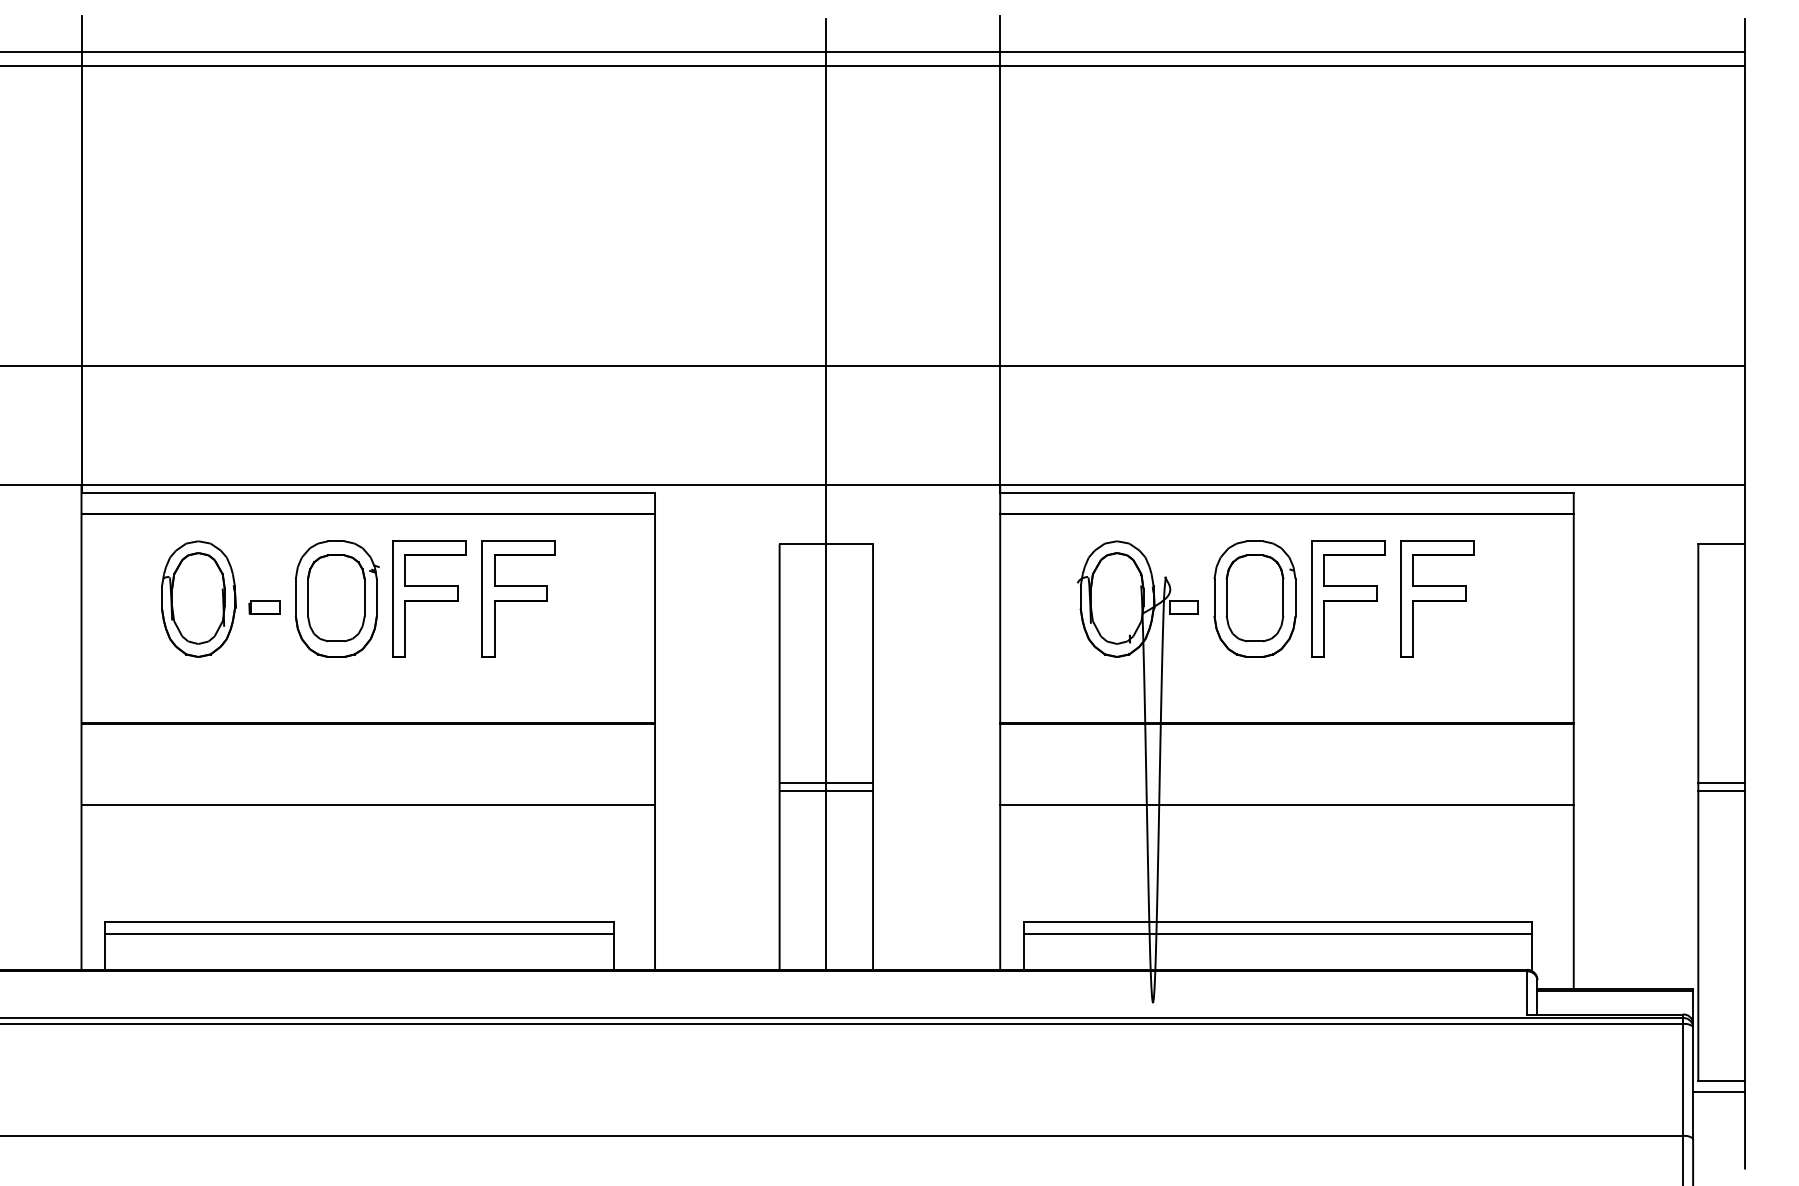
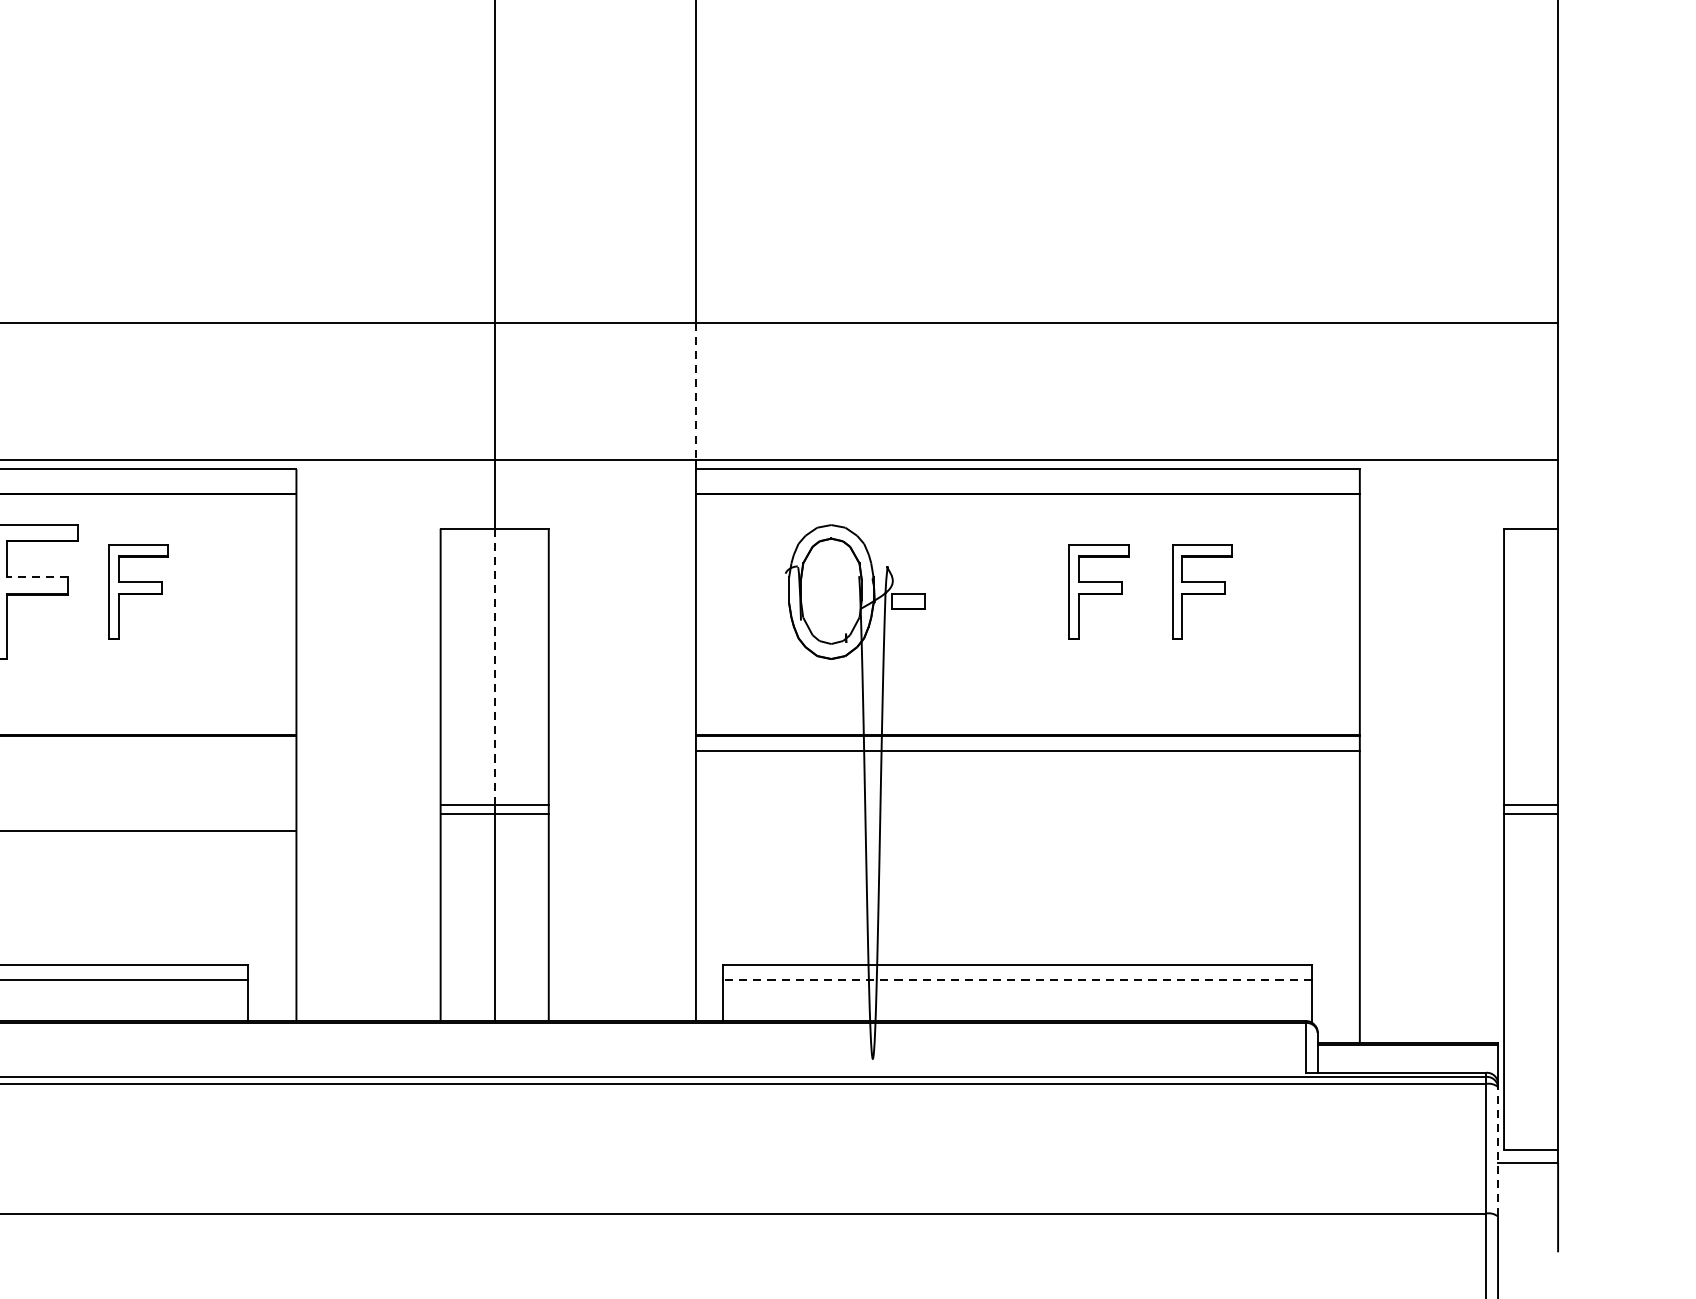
line: (1000, 426) -> (696, 392), solid -> dashed
line: (431, 586) -> (37, 577), solid -> dashed
part: (518, 598) -> (138, 591), size x0.7
part: (1254, 598) -> (990, 591), removed
part: (1348, 598) -> (1099, 591), size x0.7
part: (1437, 598) -> (1202, 591), size x0.7
line: (826, 664) -> (494, 667), solid -> dashed
line: (1286, 805) -> (1027, 751), moved
line: (1277, 934) -> (1016, 980), solid -> dashed
line: (1693, 1082) -> (1498, 1151), solid -> dashed

